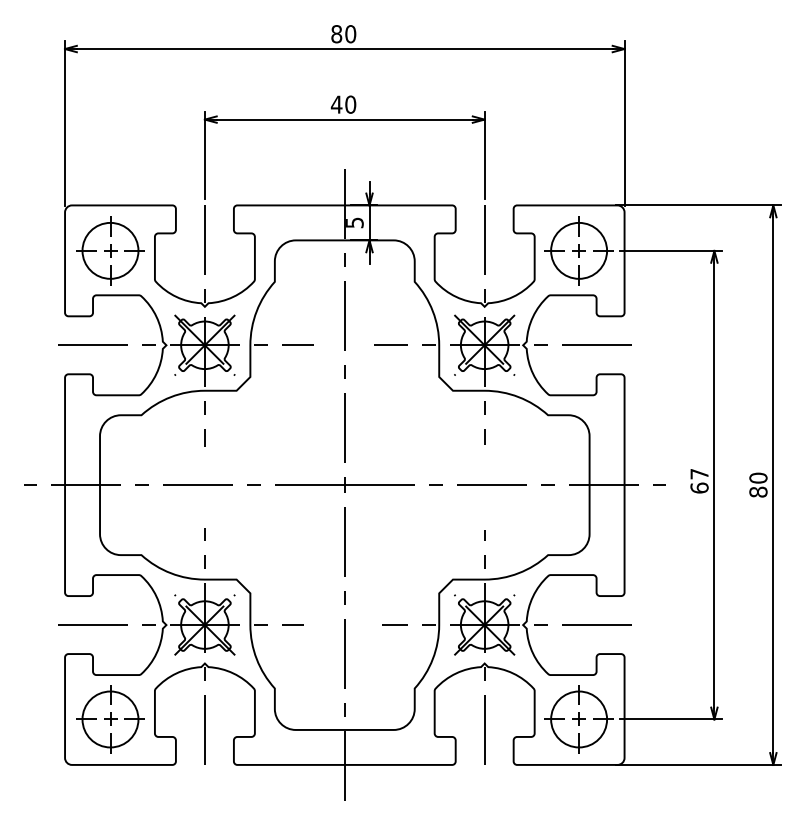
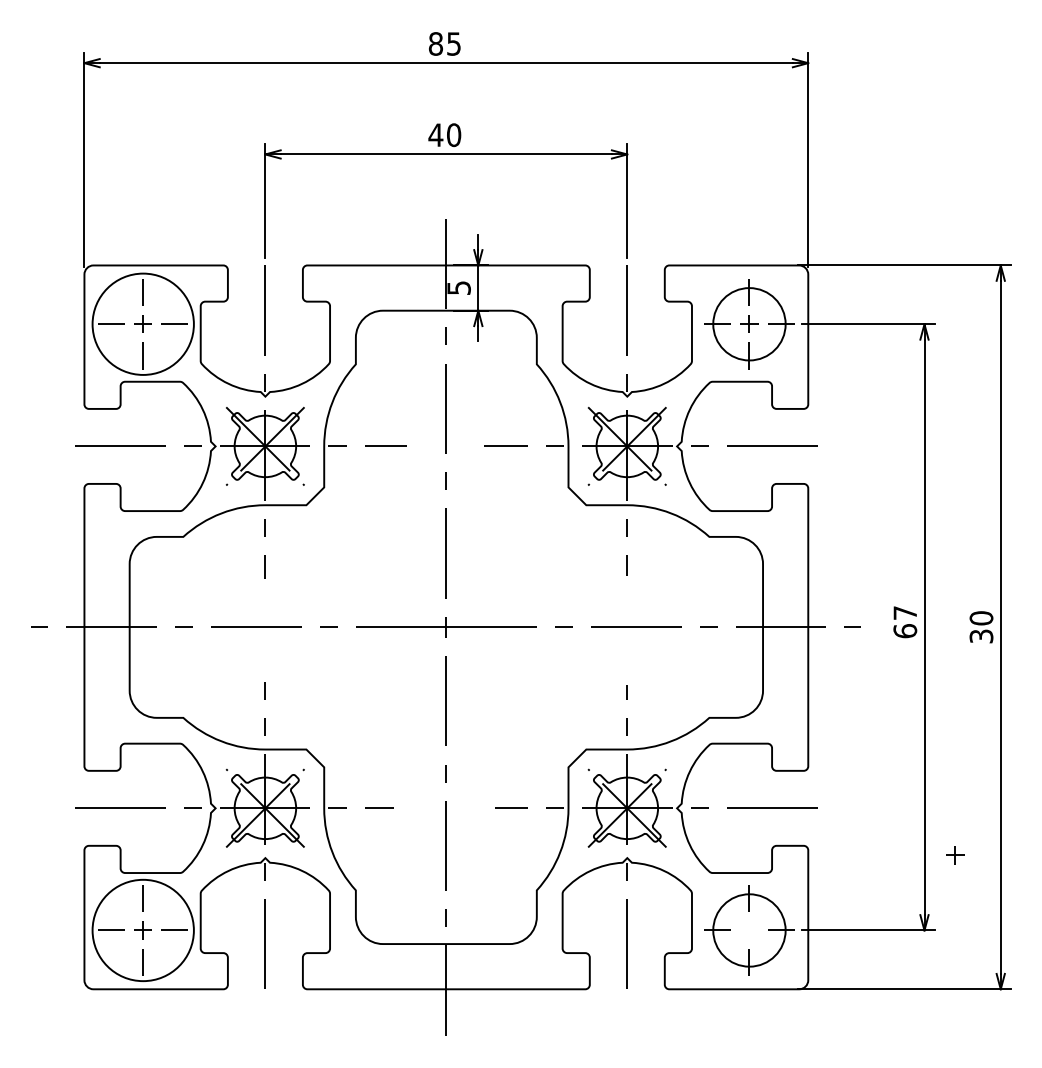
text: (351, 33) -> (454, 43), 80 -> 85
circle: (110, 251) -> (143, 324), size x1.4
text: (758, 492) -> (981, 636), 80 -> 30
circle: (110, 719) -> (143, 930), size x1.4
part: (579, 719) -> (955, 855), moved

